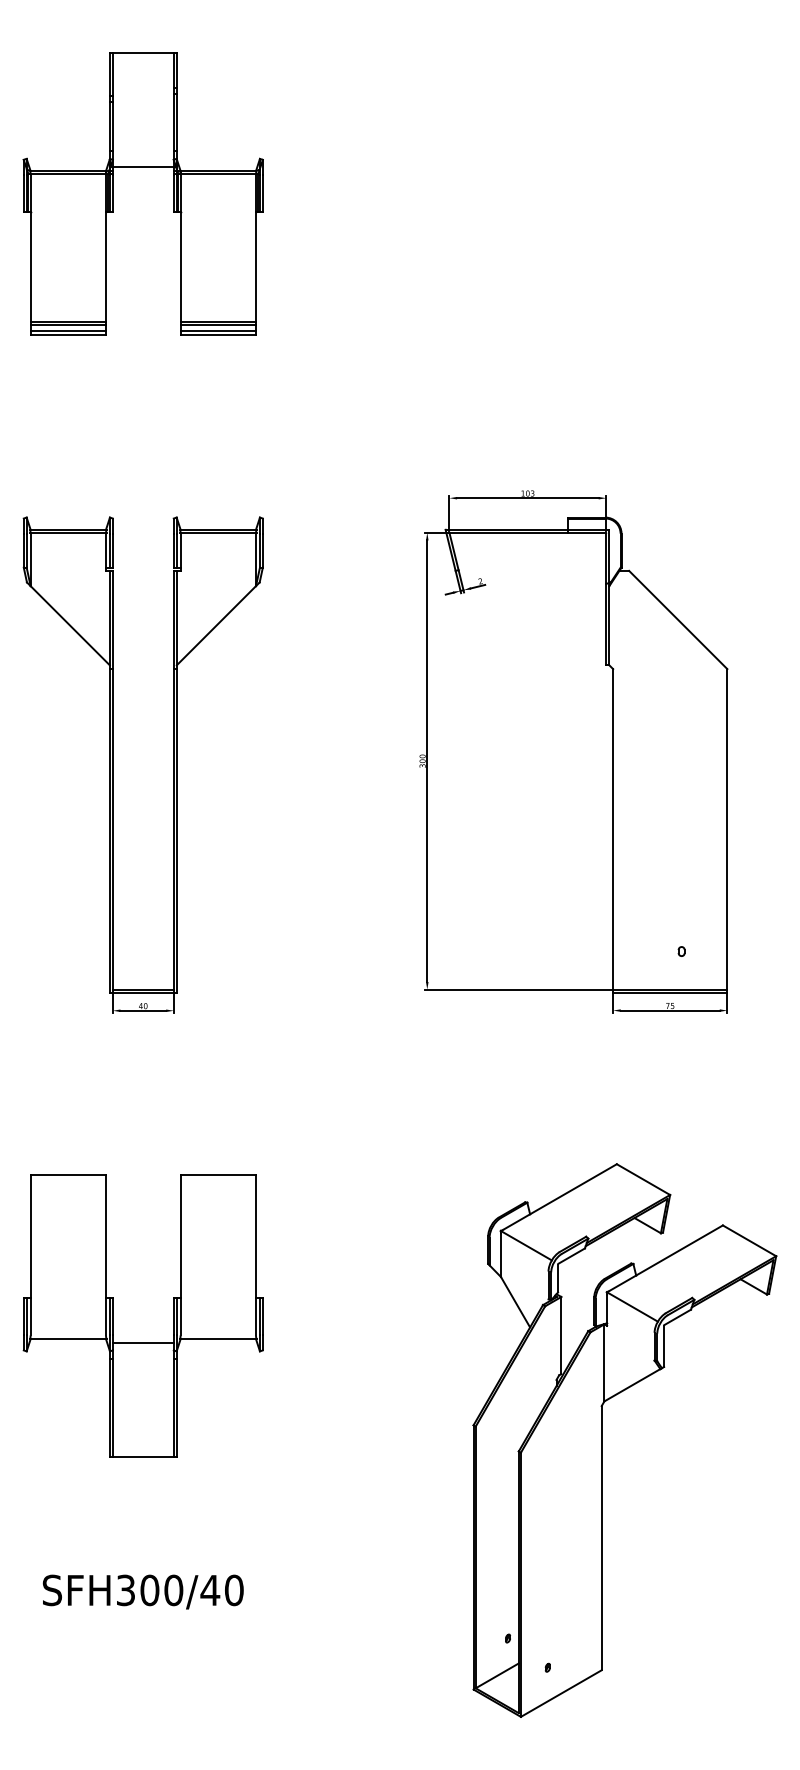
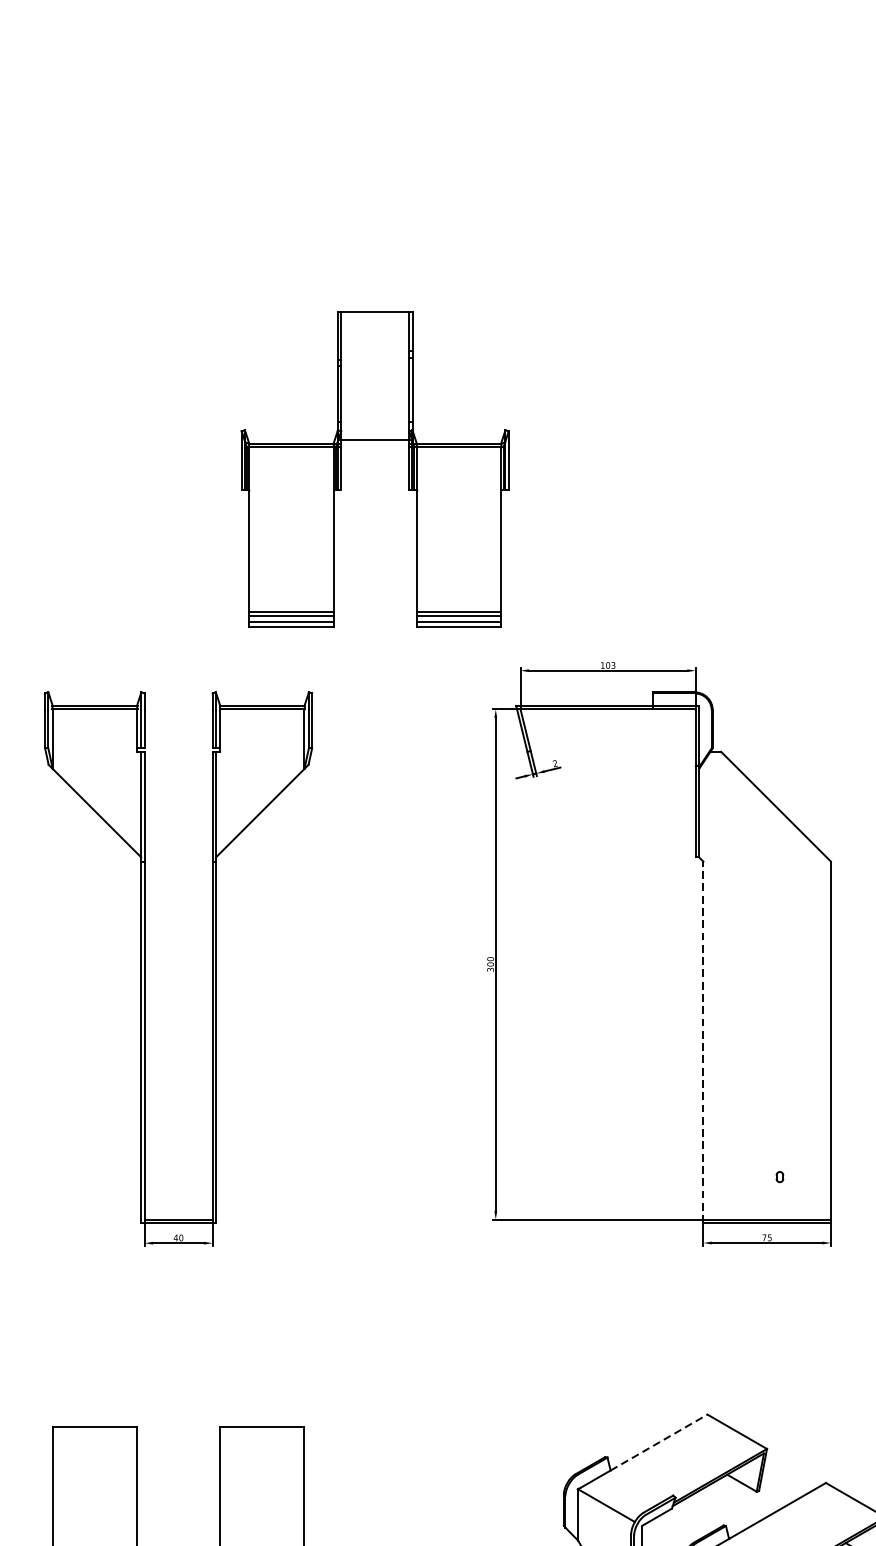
part: (142, 167) -> (374, 439), moved
line: (613, 830) -> (703, 1041), solid -> dashed
line: (573, 1189) -> (659, 1442), solid -> dashed

